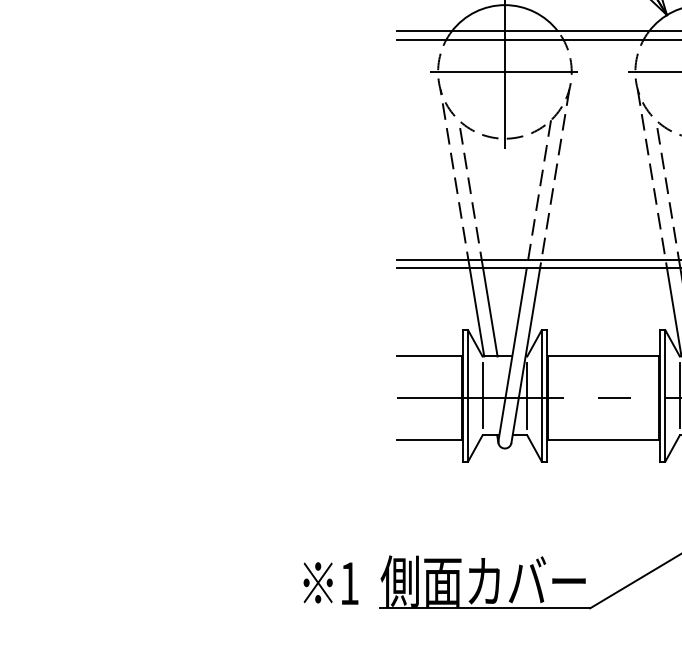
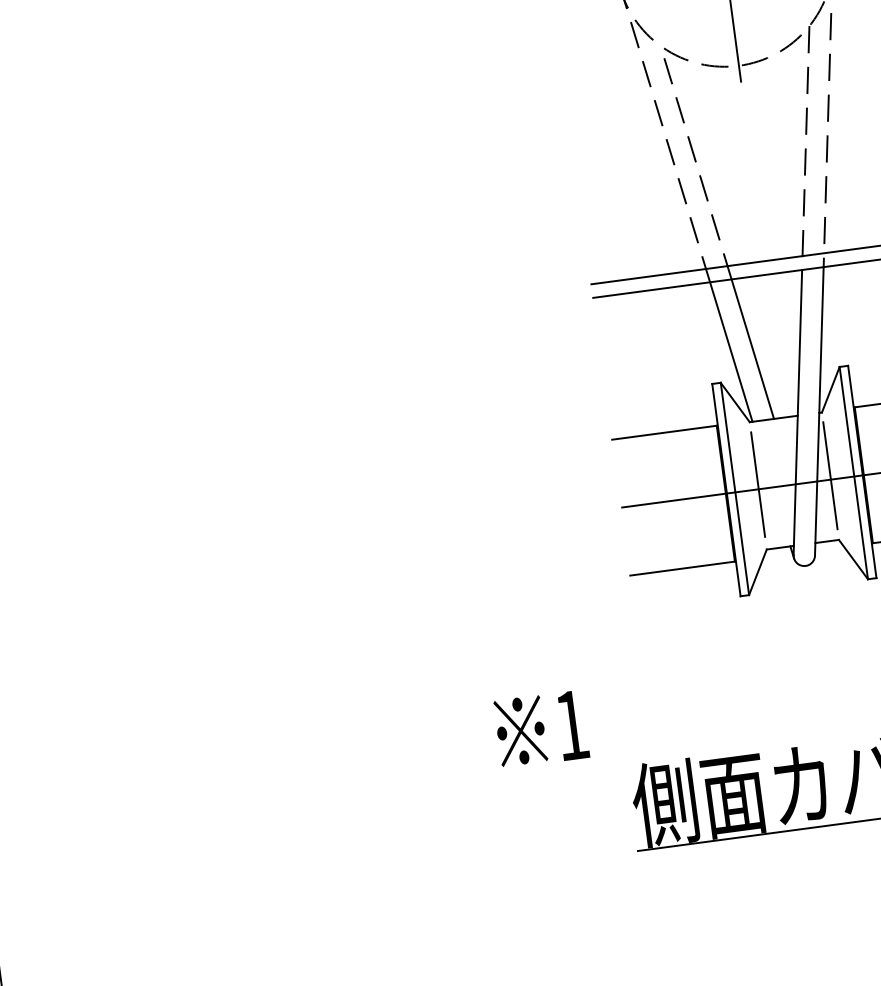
text: (330, 583) -> (540, 729), moved

